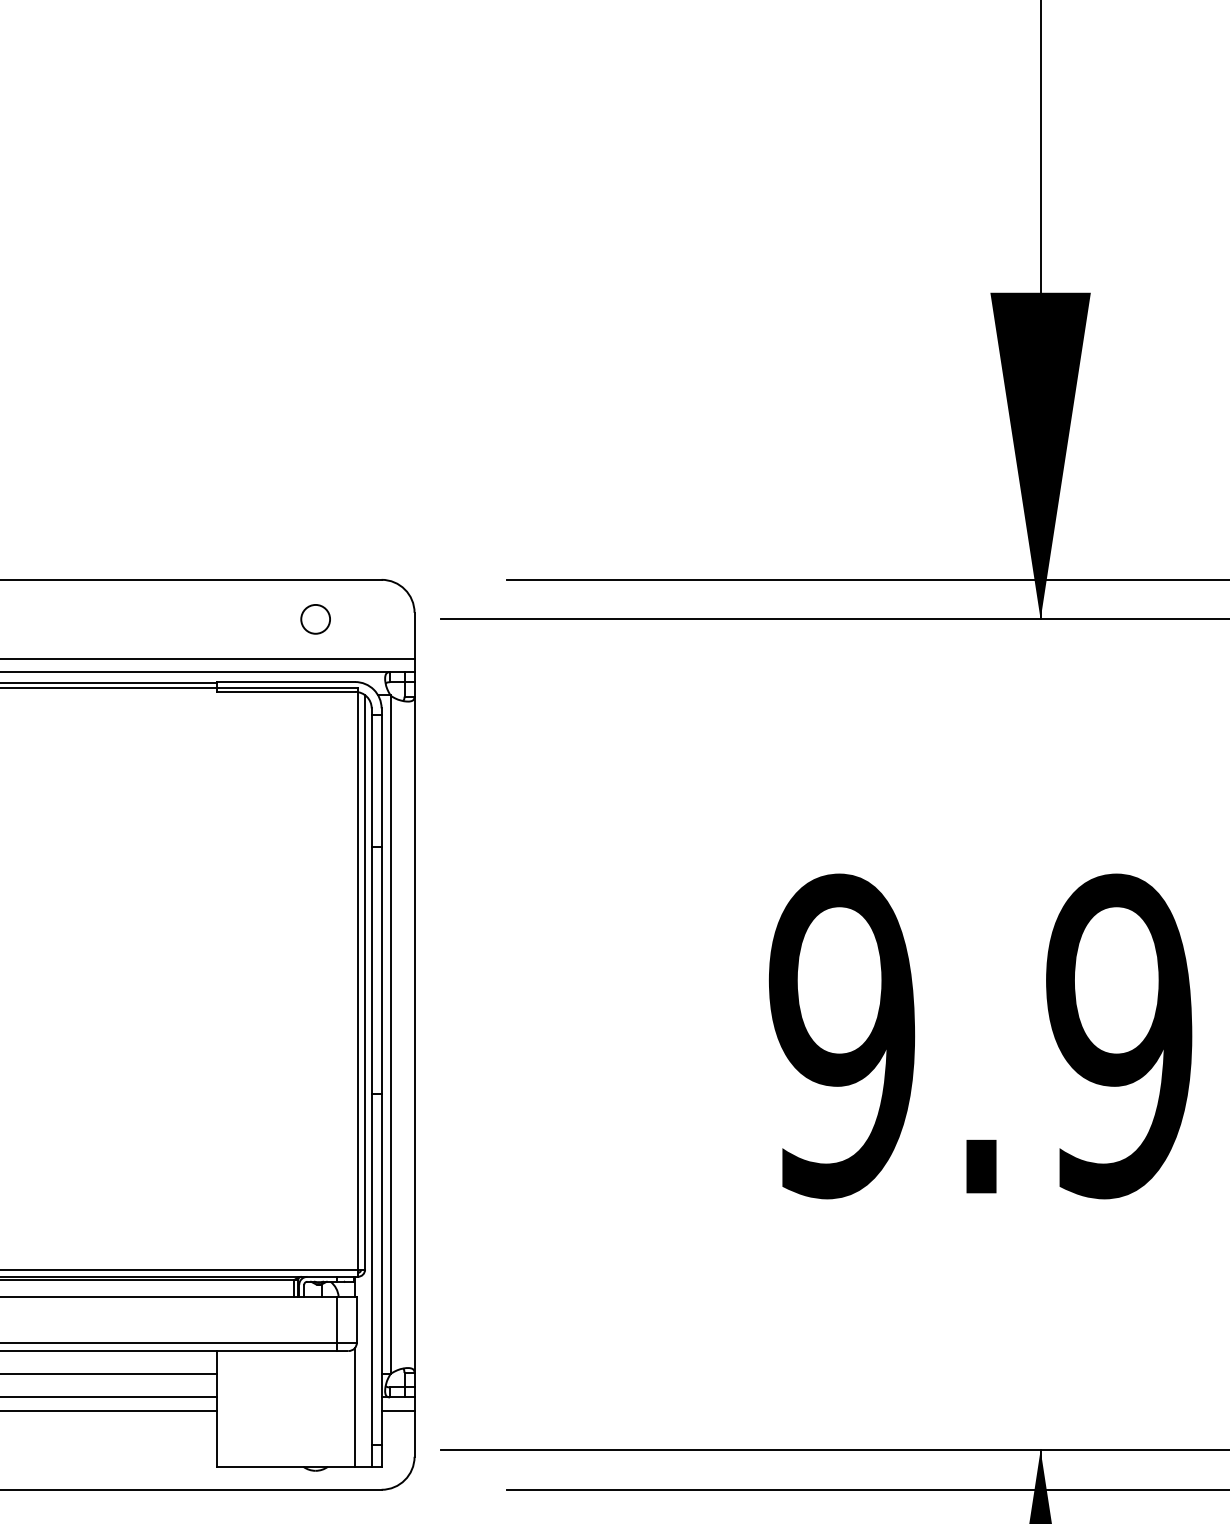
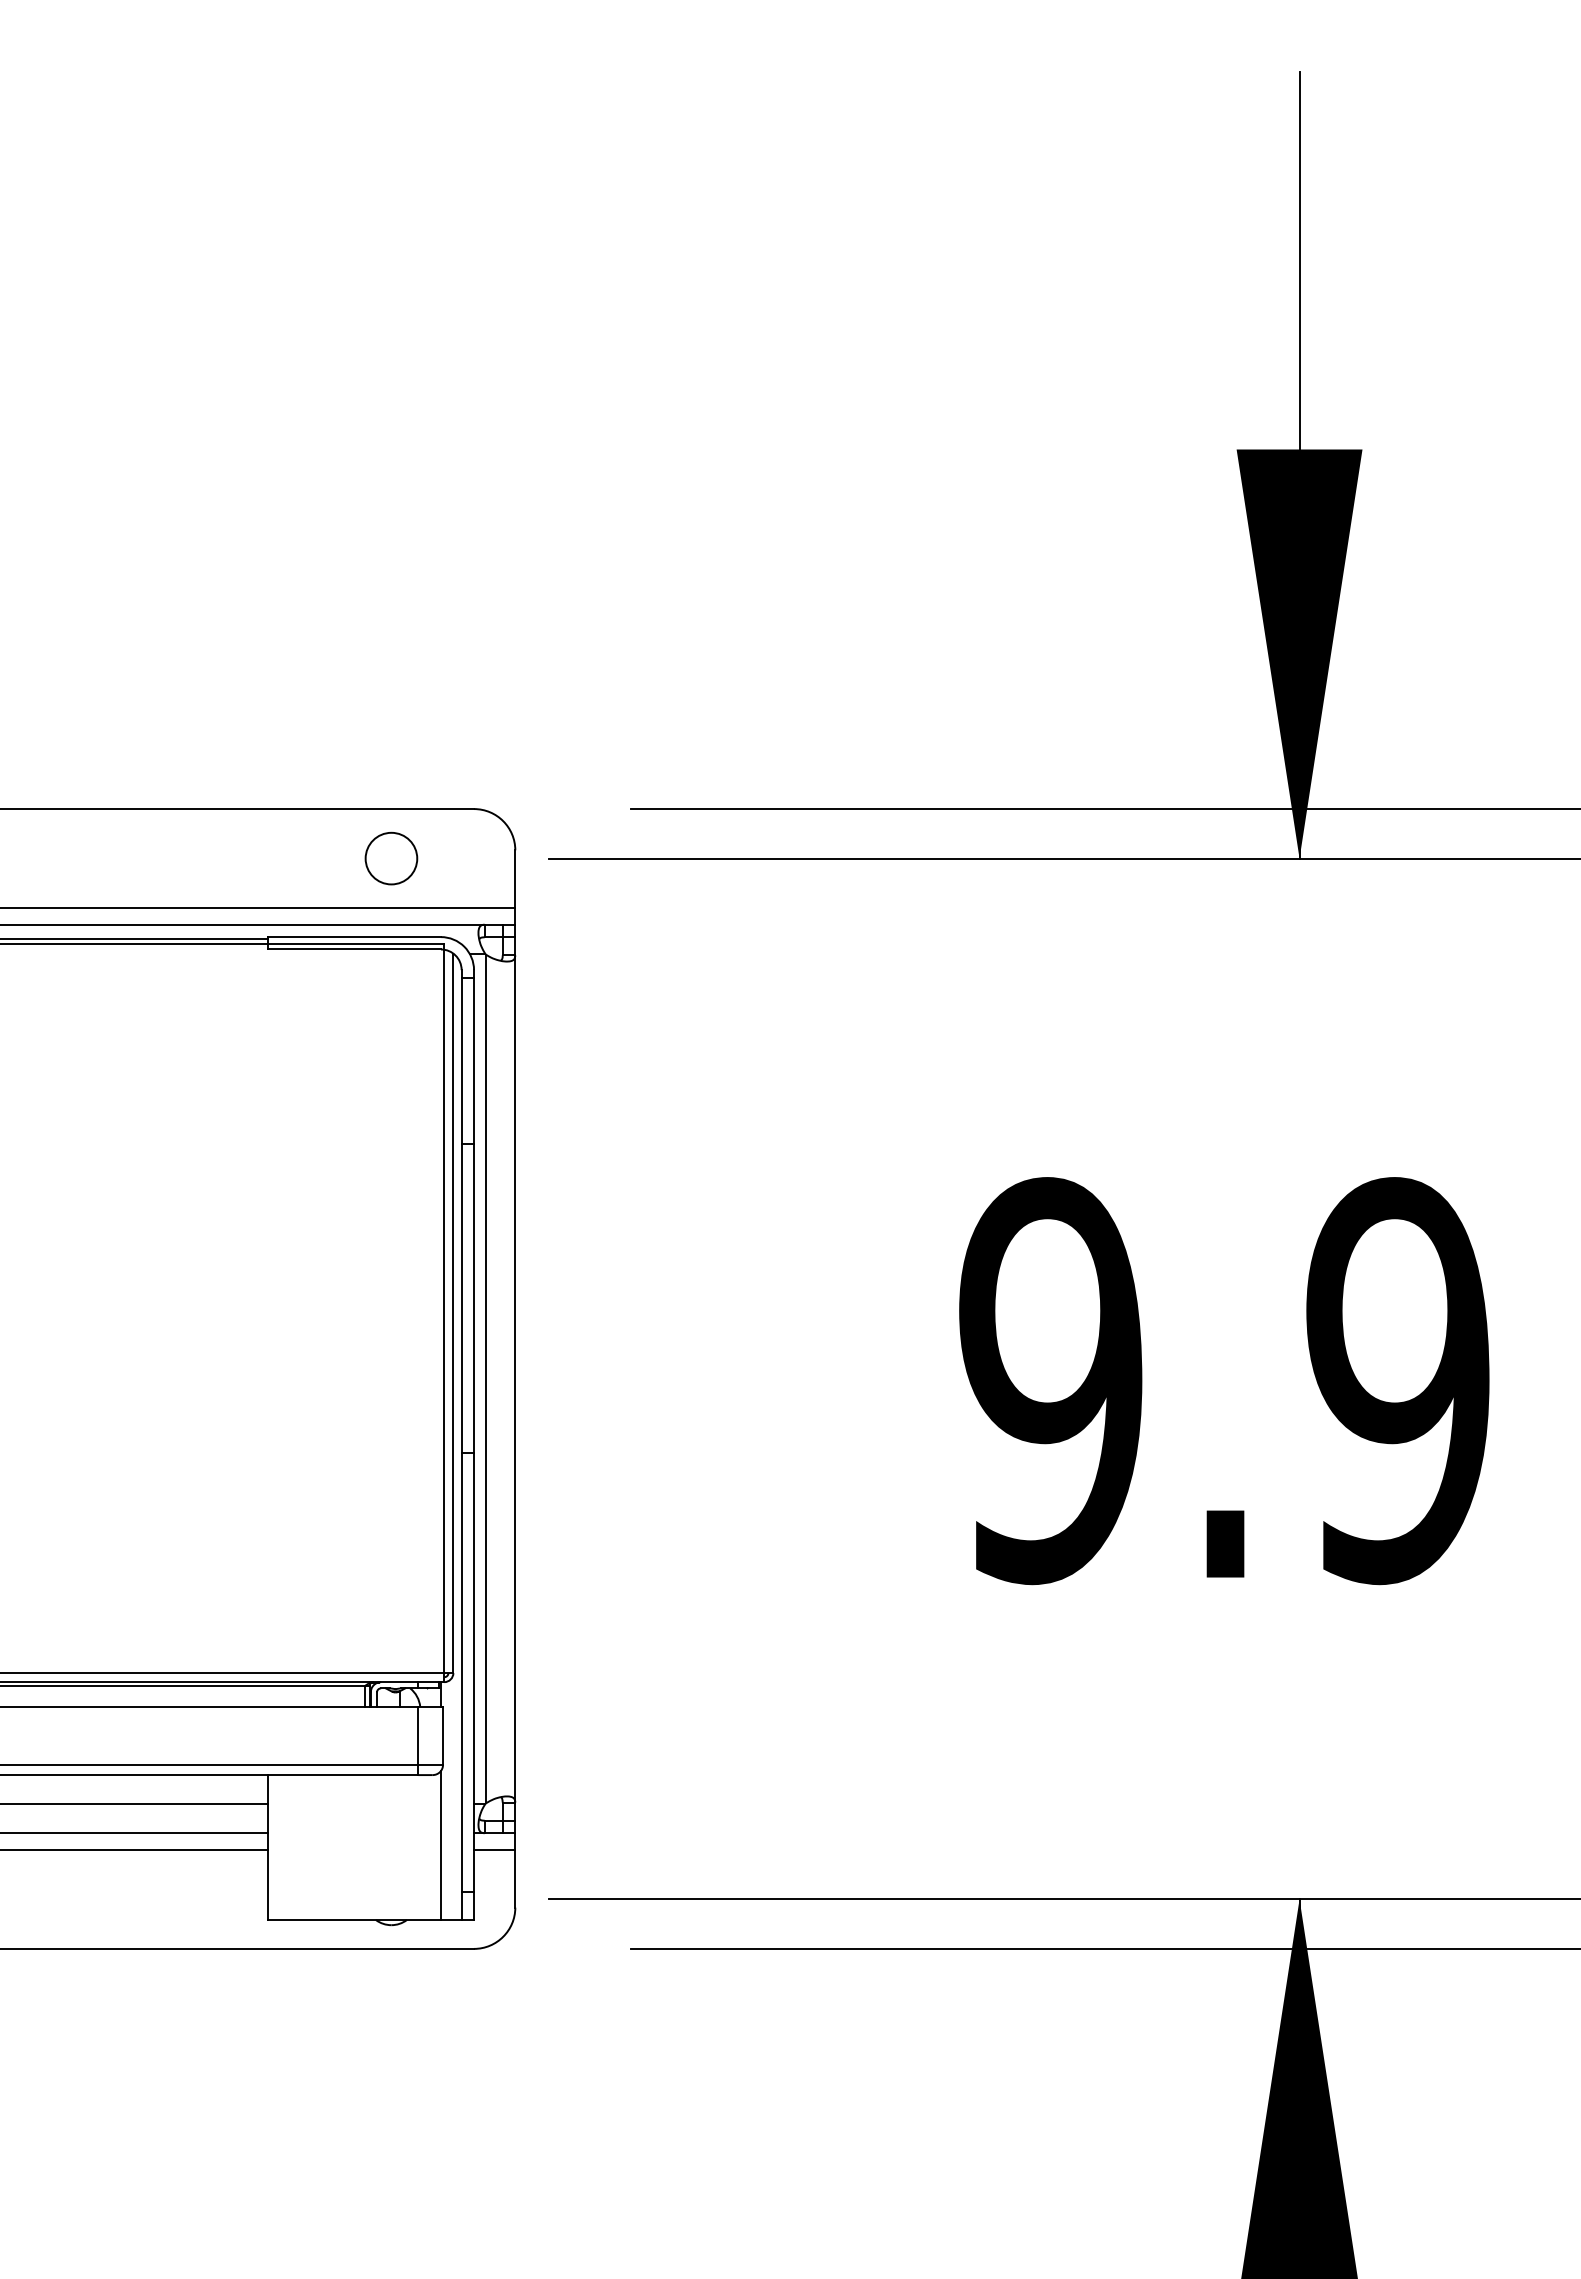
circle: (315, 619) -> (391, 858), size x1.43

